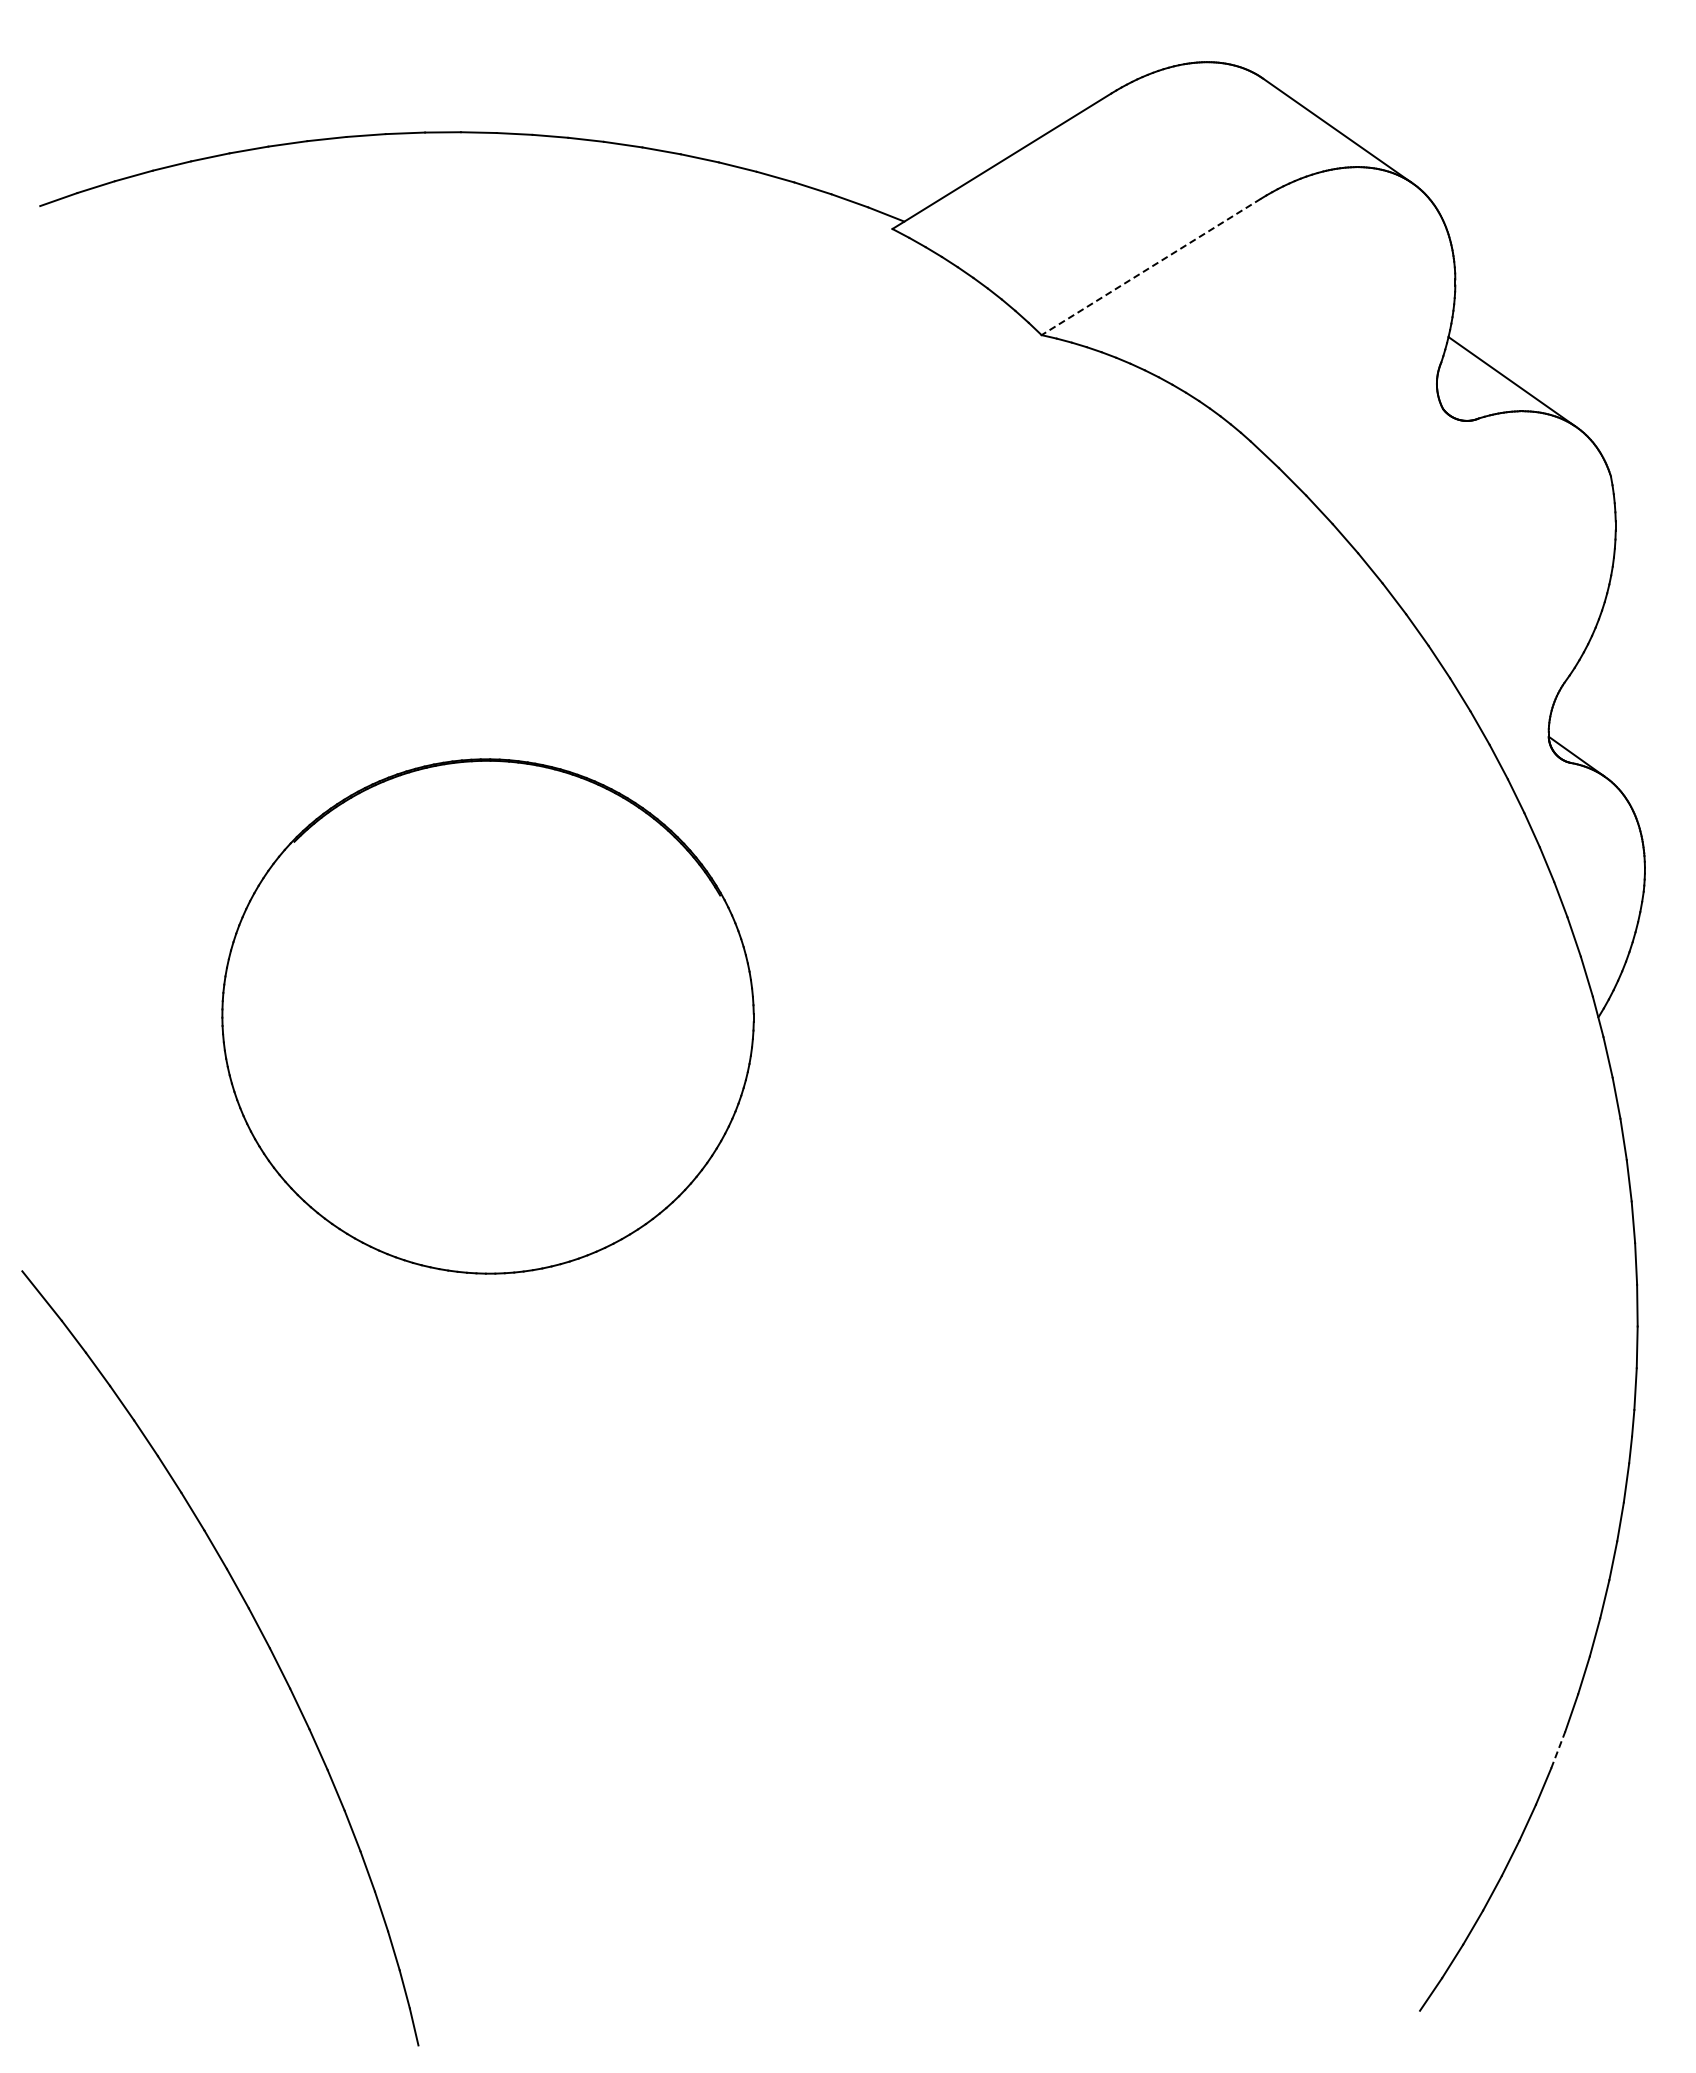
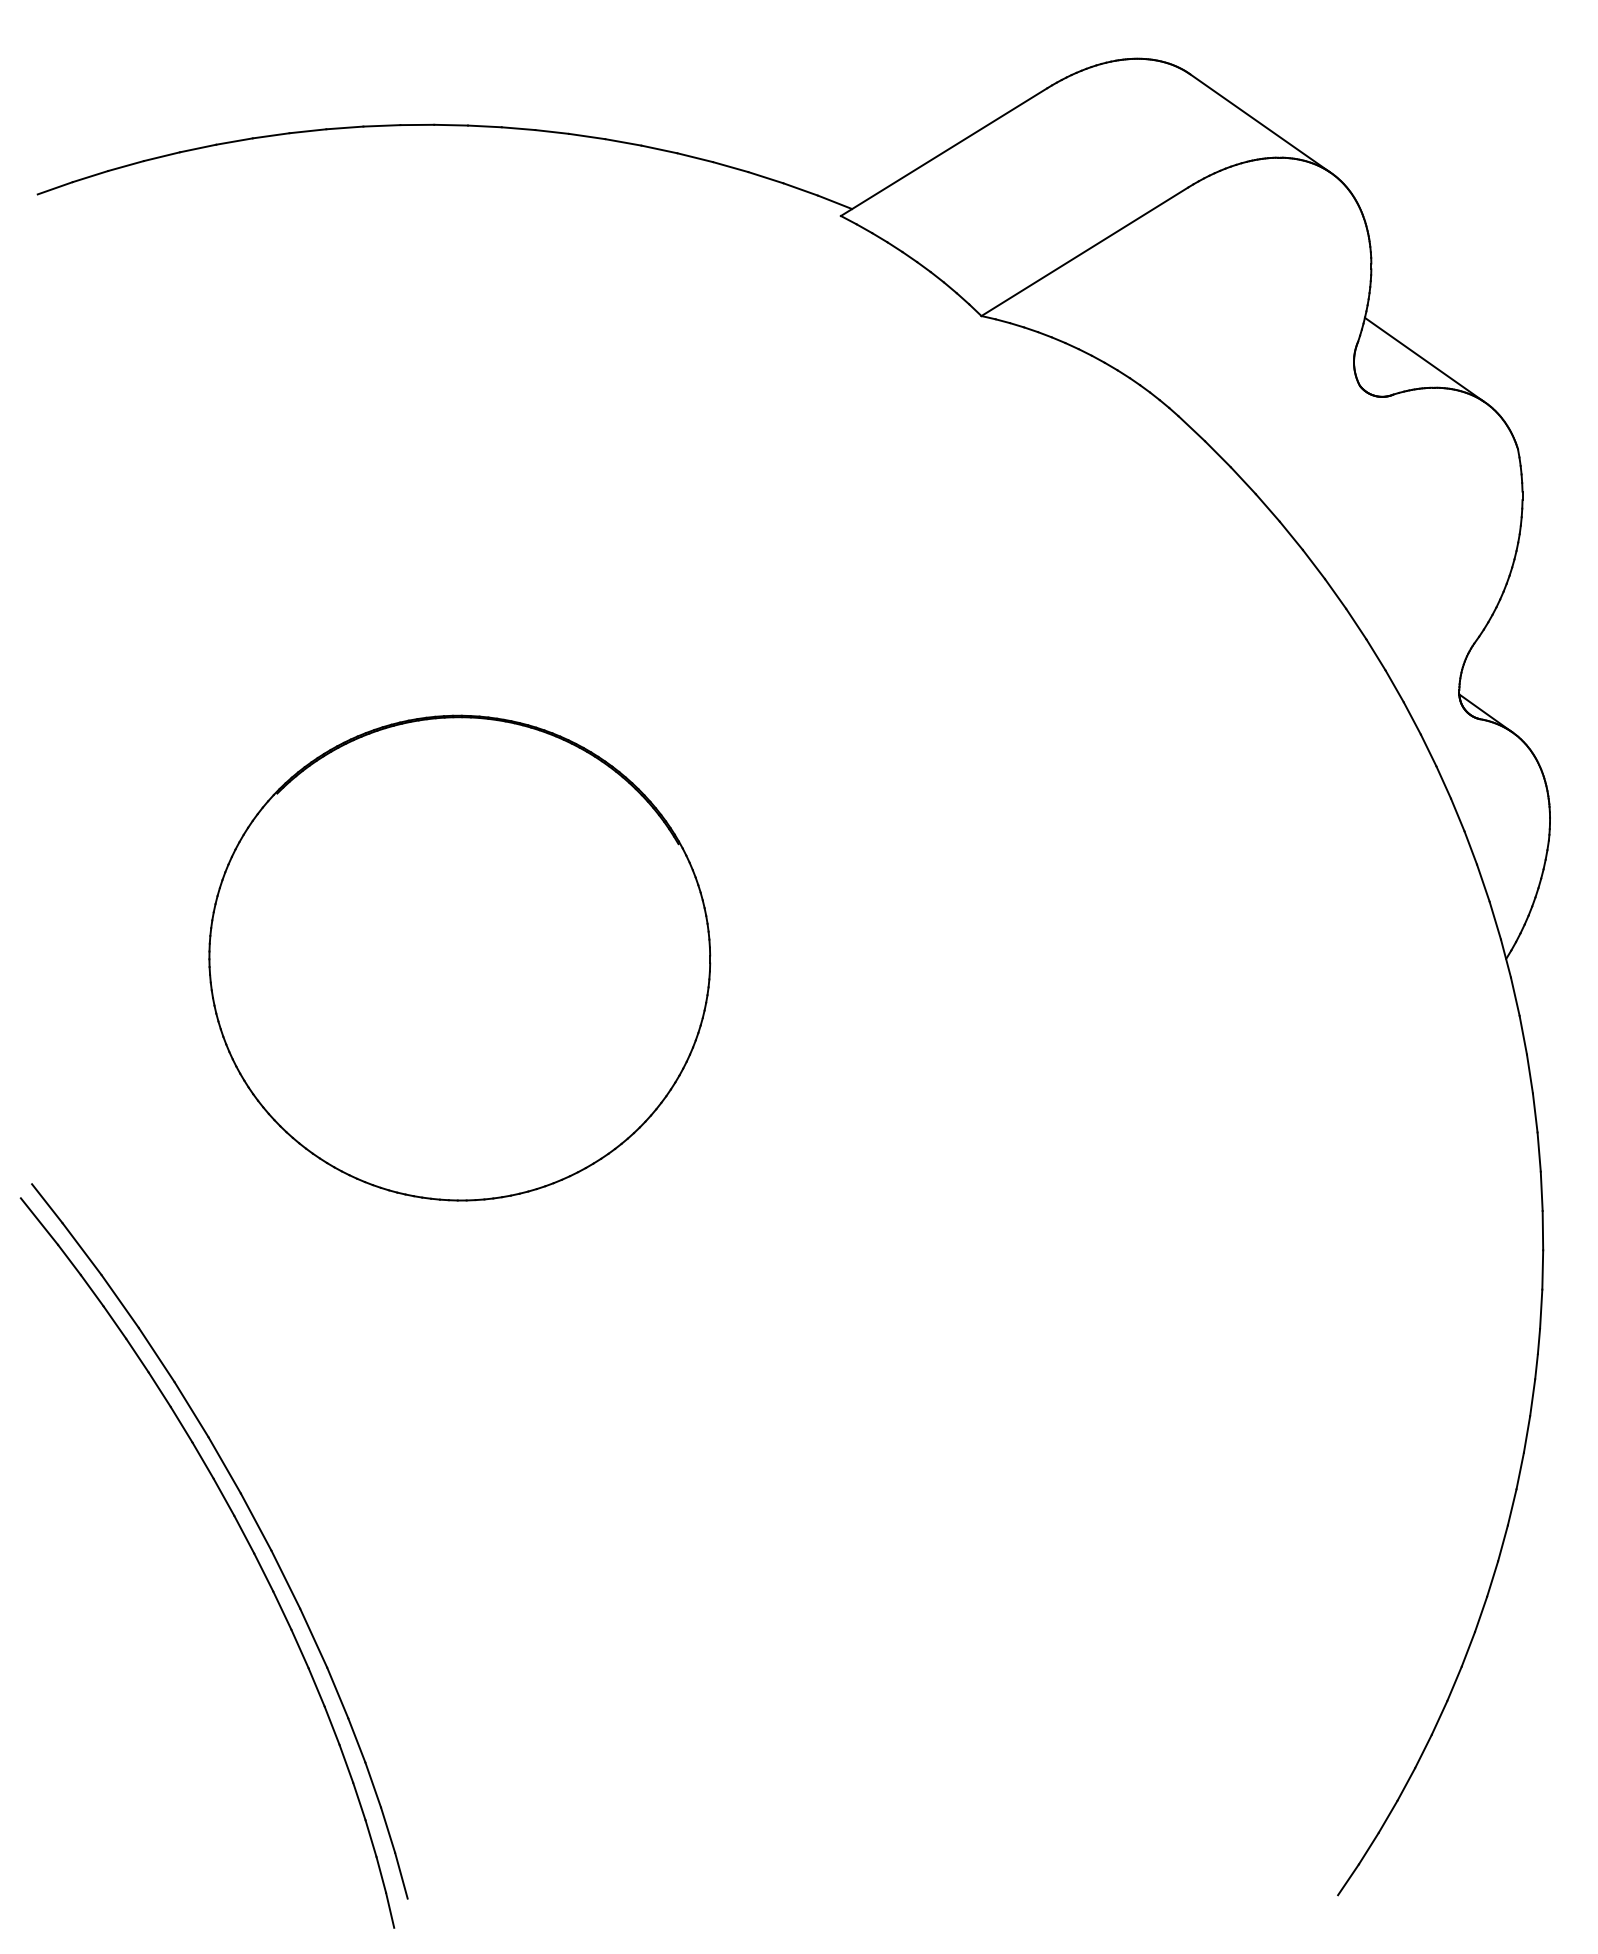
line: (1150, 267) -> (1084, 252), dashed -> solid
part: (271, 1616) -> (255, 1523), added
line: (1558, 1749) -> (1468, 1648), dashed -> solid

